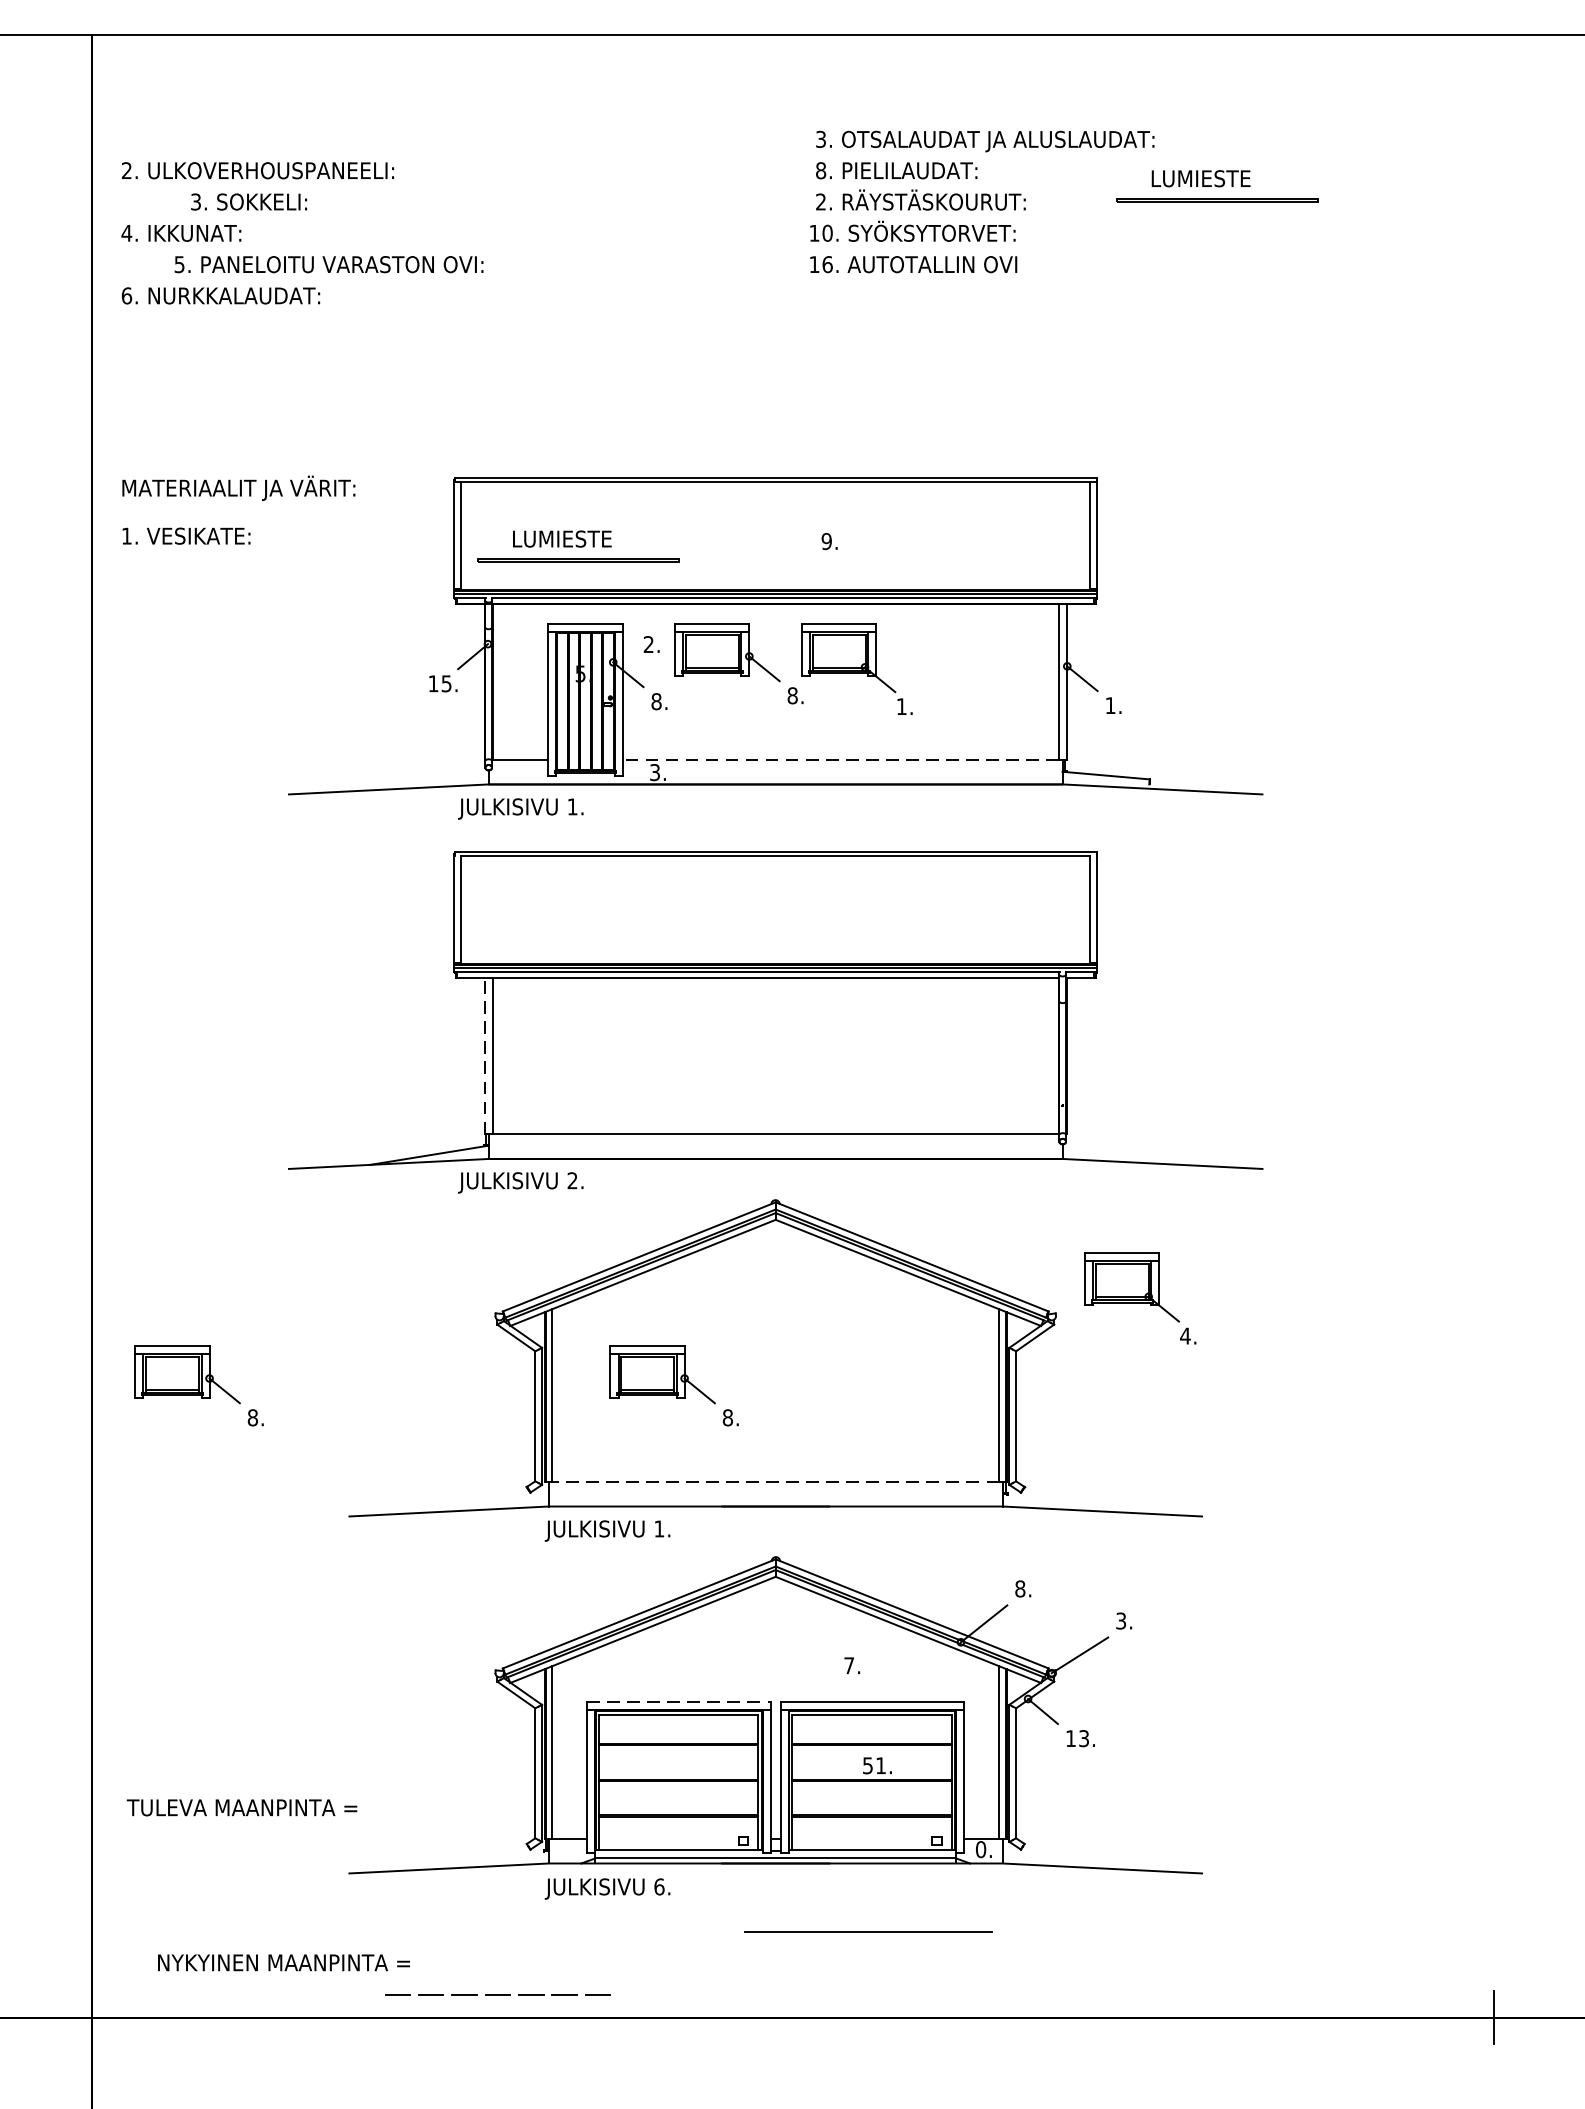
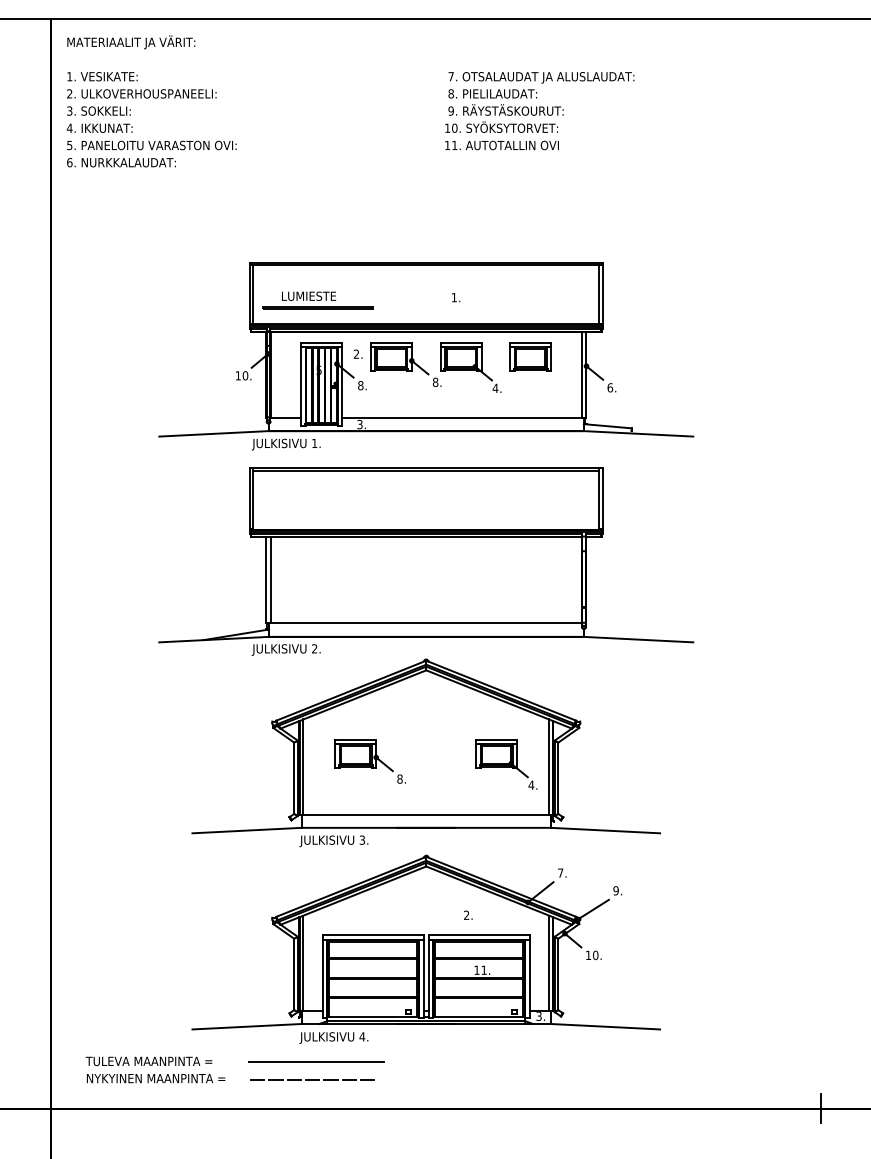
text: (819, 139) -> (450, 76), 3. -> 7.
part: (1216, 186) -> (668, 102), removed
text: (248, 200) -> (98, 110), moved
text: (819, 200) -> (450, 110), 2. -> 9.
text: (328, 264) -> (151, 145), moved
text: (827, 264) -> (454, 145), 16. -> 11.
text: (239, 488) -> (131, 42), moved
text: (186, 535) -> (102, 76), moved
text: (827, 541) -> (454, 297), 9. -> 1.
part: (965, 648) -> (530, 356), added
text: (446, 683) -> (245, 375), 15. -> 10.
text: (901, 705) -> (495, 387), 1. -> 4.
text: (1111, 705) -> (610, 387), 1. -> 6.
line: (839, 759) -> (461, 417), dashed -> solid
line: (484, 1056) -> (266, 580), dashed -> solid
part: (1140, 1298) -> (506, 764), moved
part: (197, 1385) -> (108, 761), removed
line: (776, 1482) -> (426, 814), dashed -> solid
text: (657, 1527) -> (361, 839), 1. -> 3.
text: (1020, 1587) -> (560, 872), 8. -> 7.
text: (1120, 1620) -> (615, 890), 3. -> 9.
text: (848, 1664) -> (466, 914), 7. -> 2.
line: (679, 1702) -> (373, 935), dashed -> solid
text: (1083, 1737) -> (595, 954), 13. -> 10.
text: (867, 1764) -> (476, 969), 51. -> 11.
text: (241, 1807) -> (148, 1061), moved
text: (979, 1849) -> (538, 1016), 0. -> 3.
text: (659, 1886) -> (362, 1036), 6. -> 4.
line: (868, 1931) -> (316, 1061), moved
line: (497, 1993) -> (312, 1079), moved

